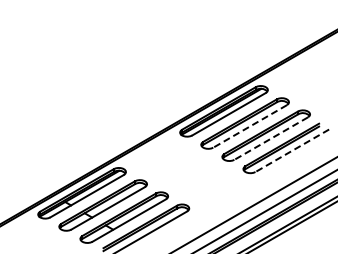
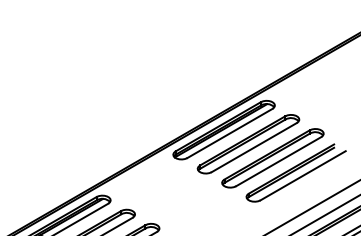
line: (250, 126) -> (254, 147), dashed -> solid
line: (271, 138) -> (279, 161), dashed -> solid
line: (292, 150) -> (303, 175), dashed -> solid

